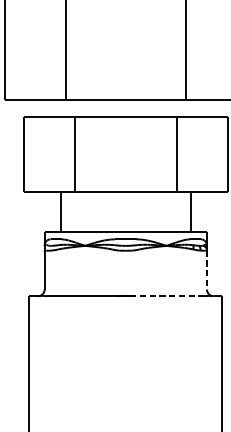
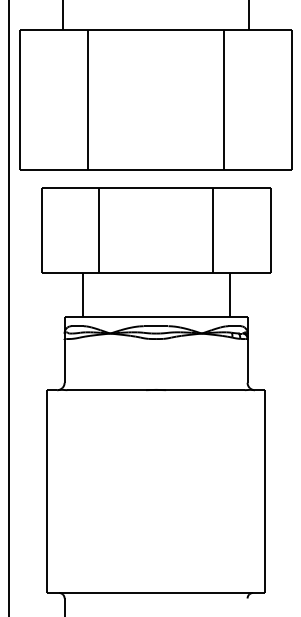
line: (206, 269) -> (247, 360), dashed -> solid
line: (169, 296) -> (205, 390), dashed -> solid

